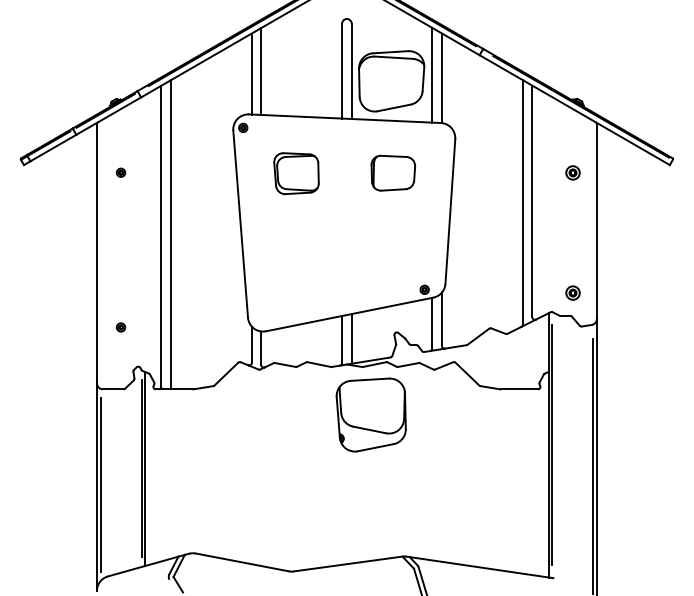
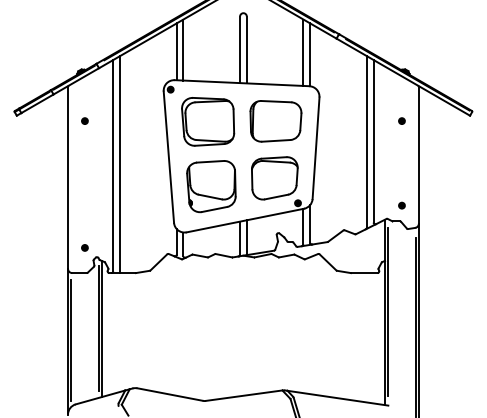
part: (391, 81) -> (274, 178), moved
part: (572, 172) -> (401, 120), size x0.62
part: (296, 173) -> (208, 121), size x1.67
part: (393, 173) -> (276, 121), size x1.67
part: (572, 293) -> (401, 205), size x0.62
part: (120, 327) -> (84, 247), moved
part: (370, 414) -> (210, 186), moved

